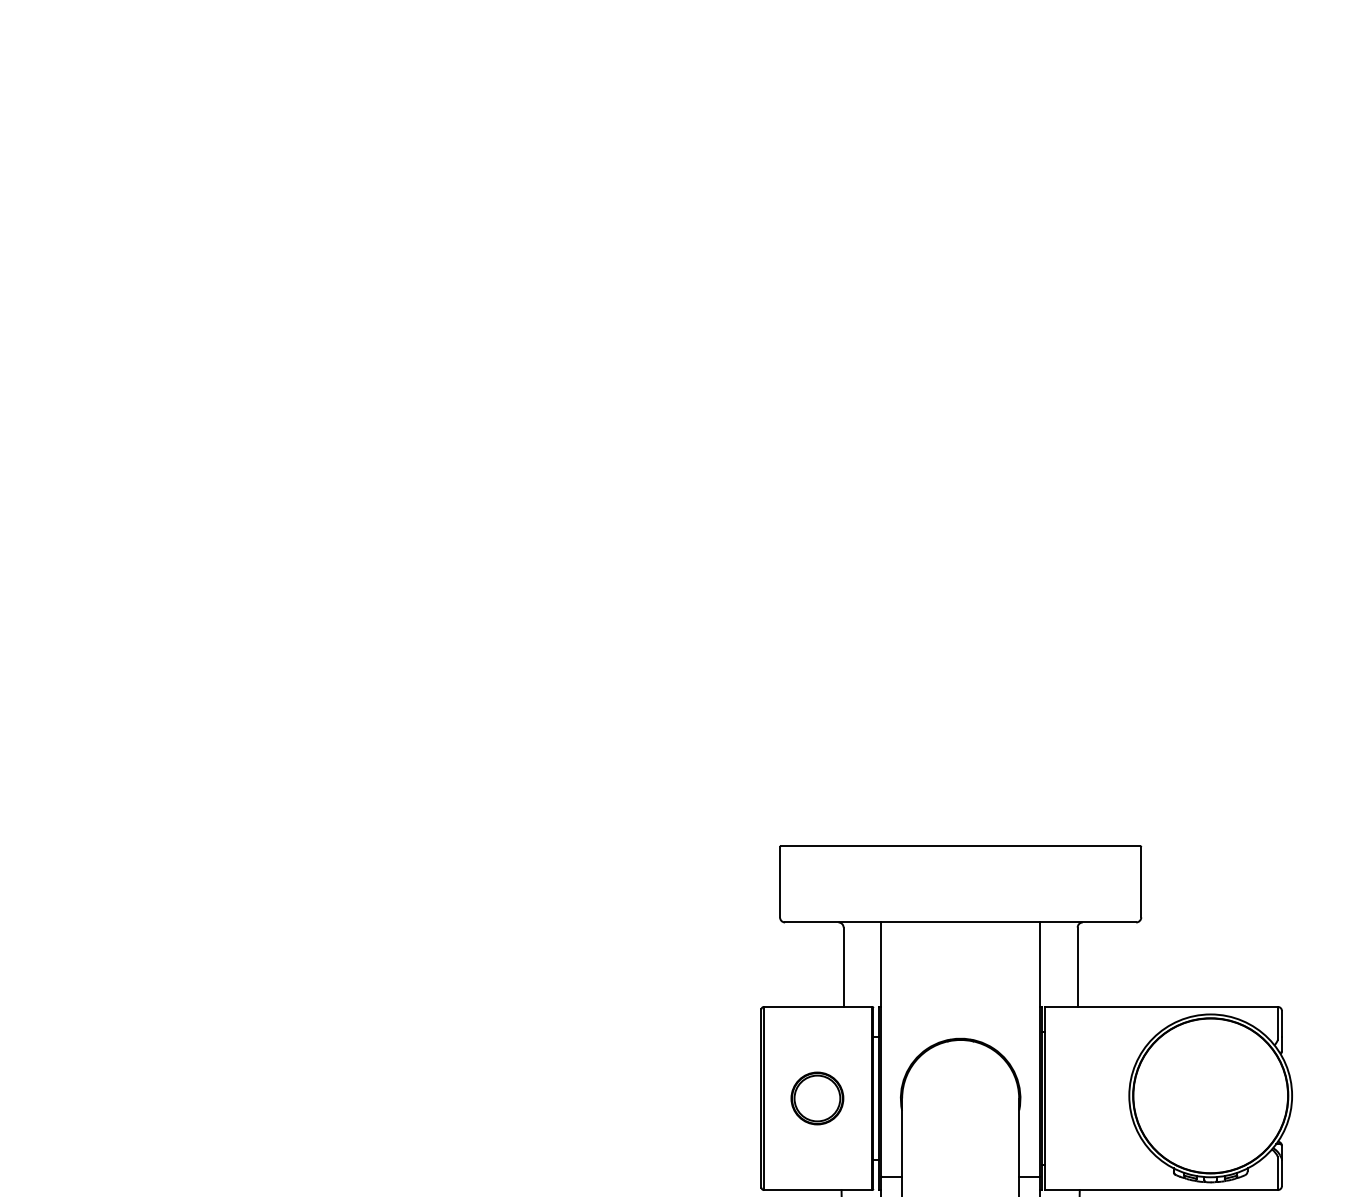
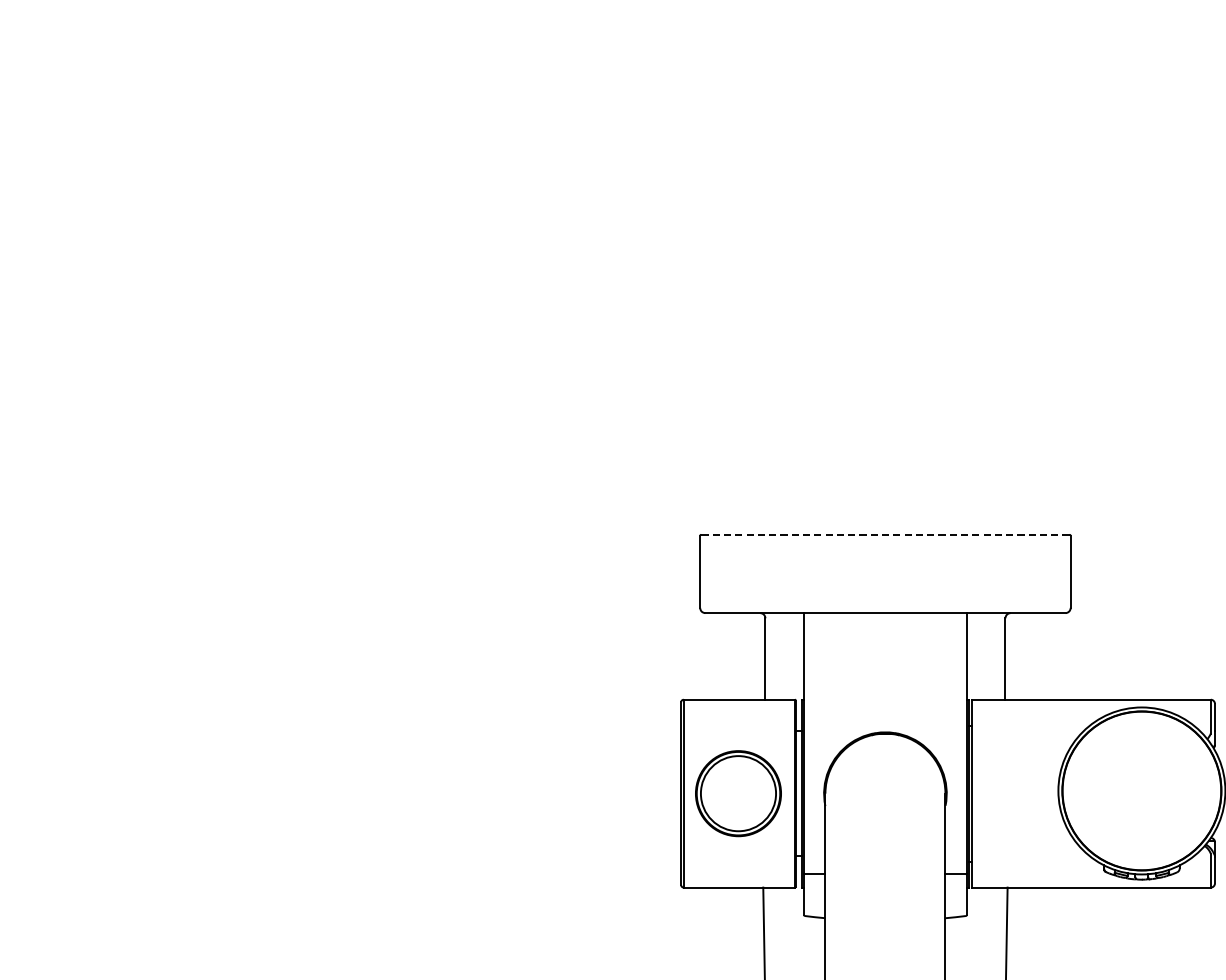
line: (960, 846) -> (885, 535), solid -> dashed
part: (817, 1098) -> (738, 793), size x1.6

